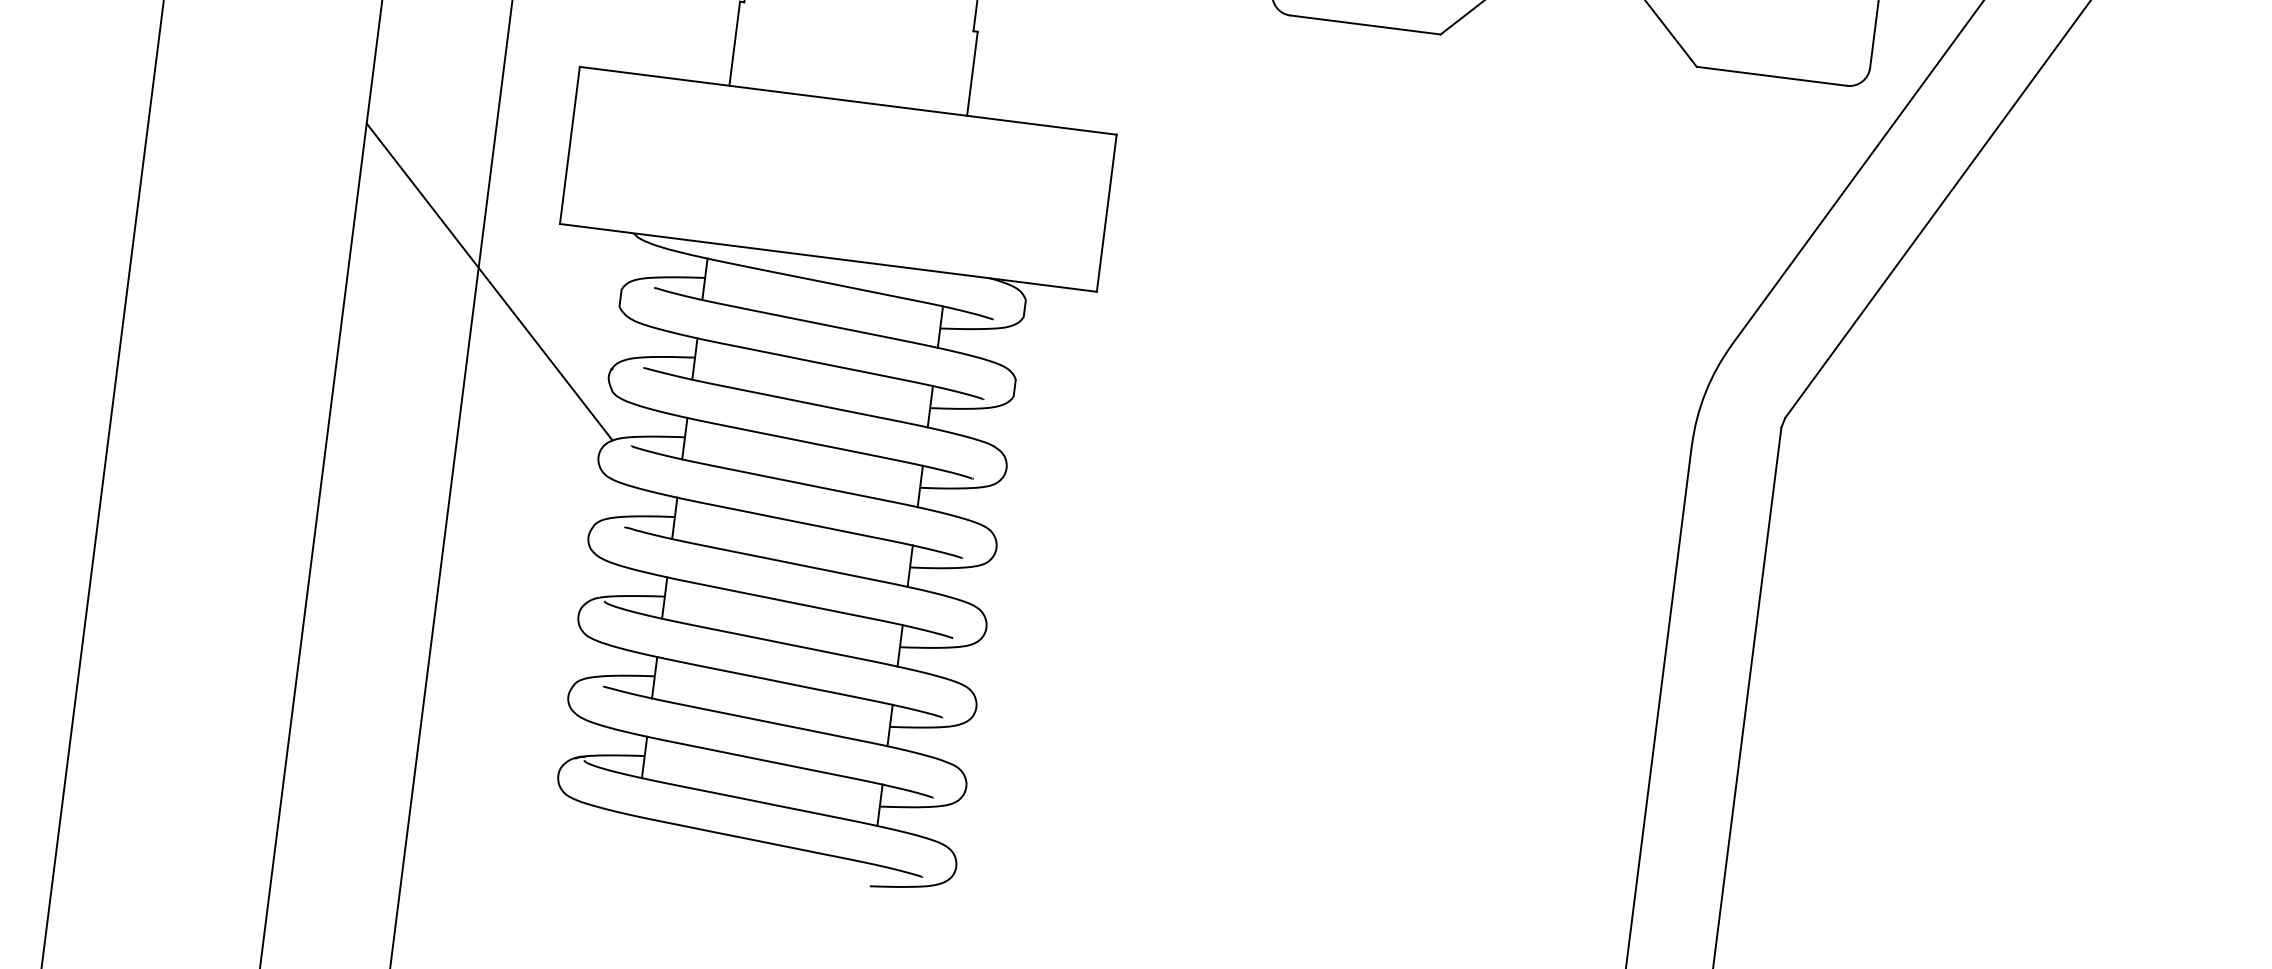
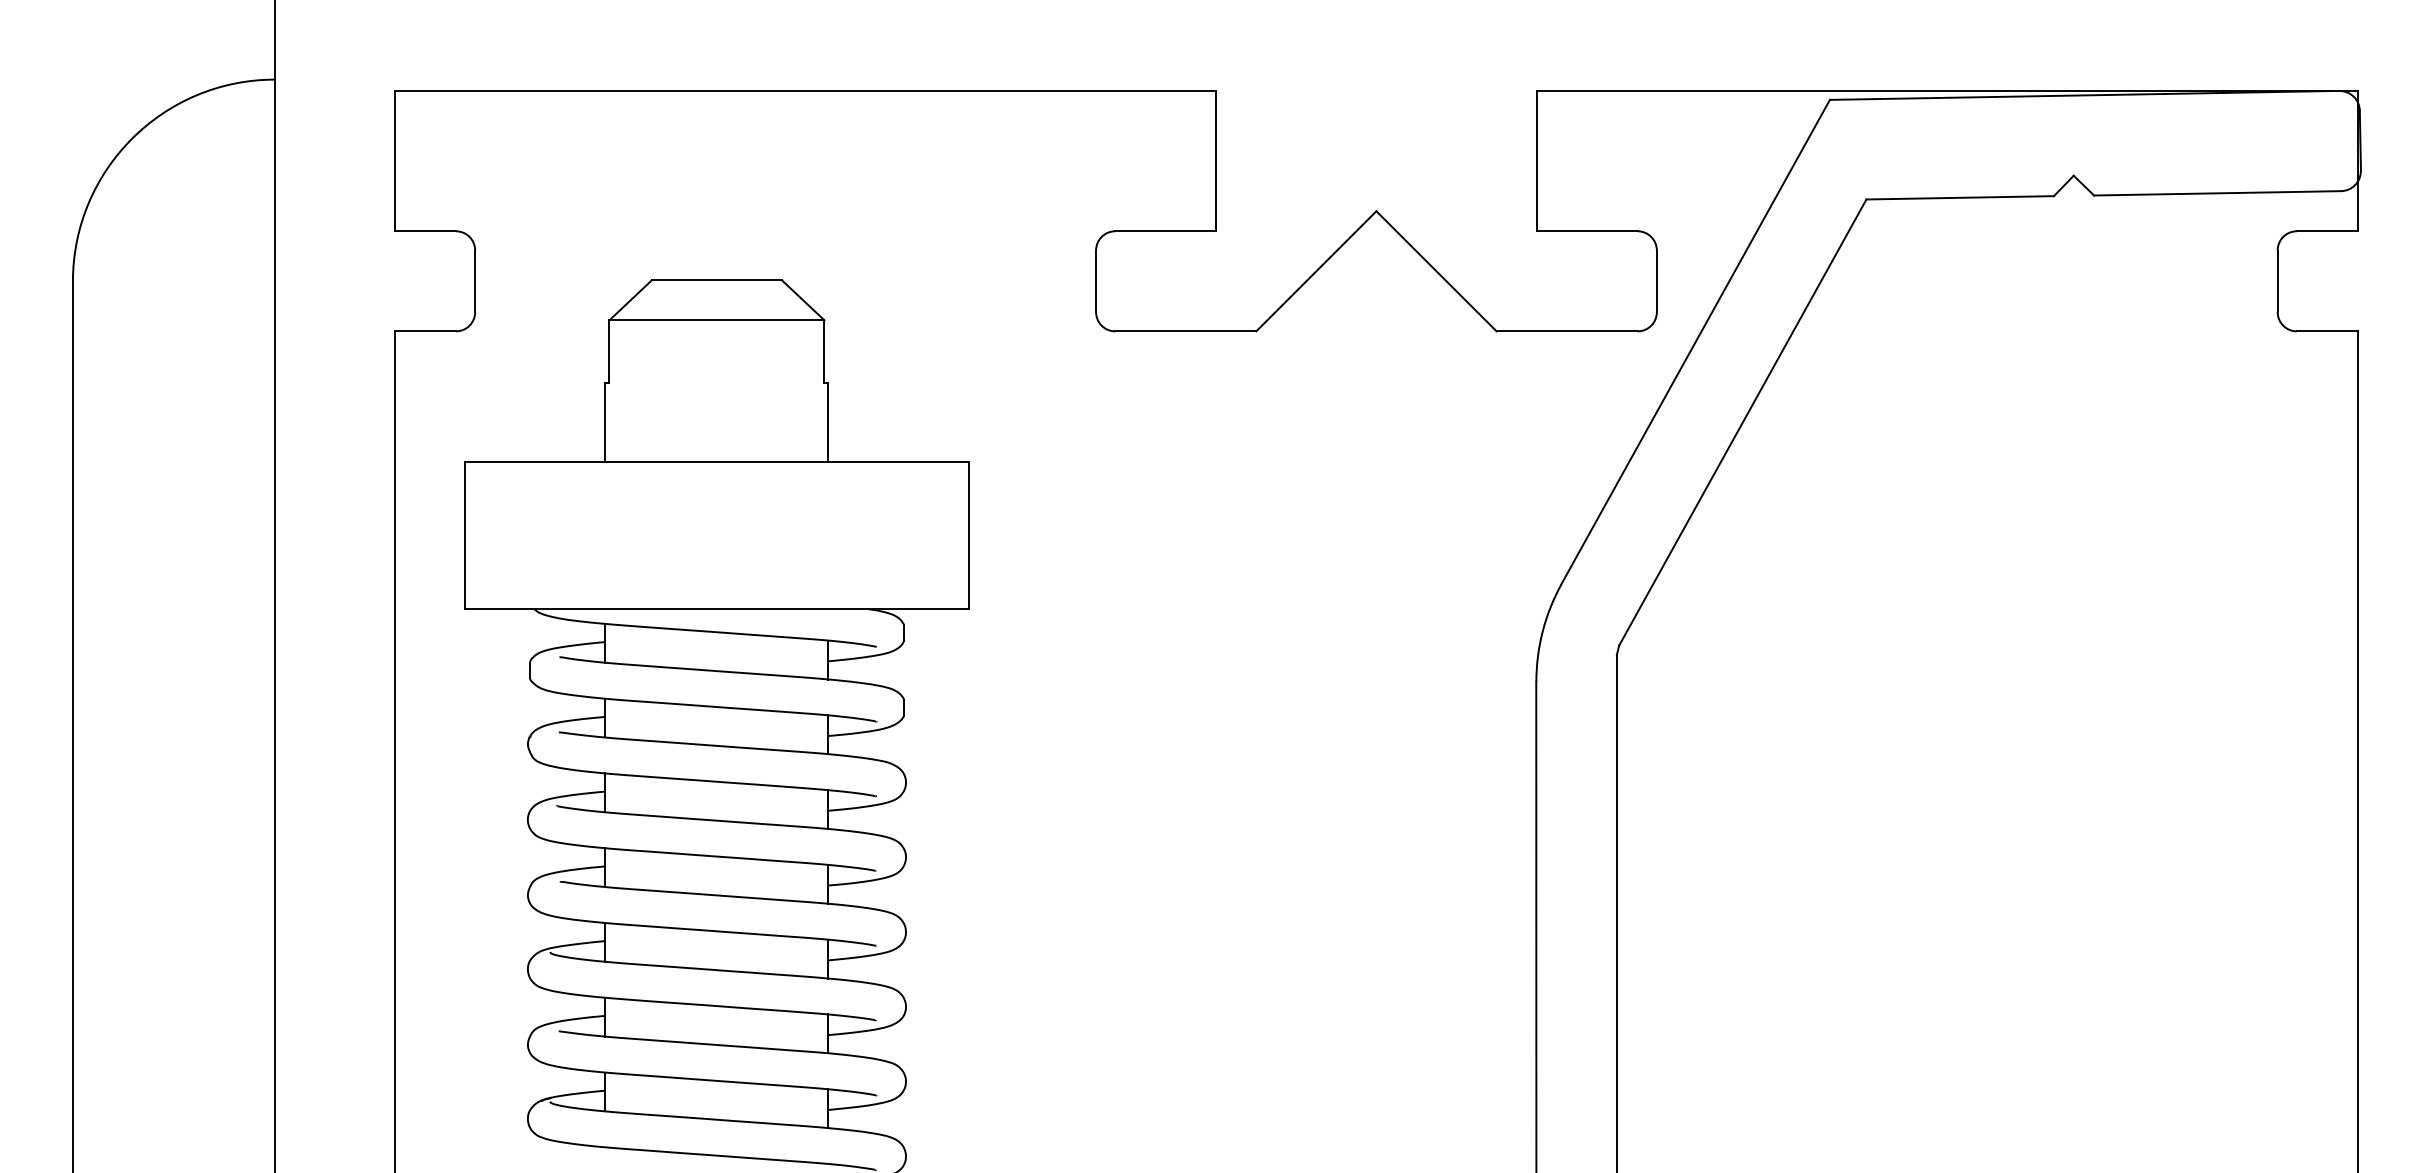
line: (489, 281) -> (406, 670), removed

